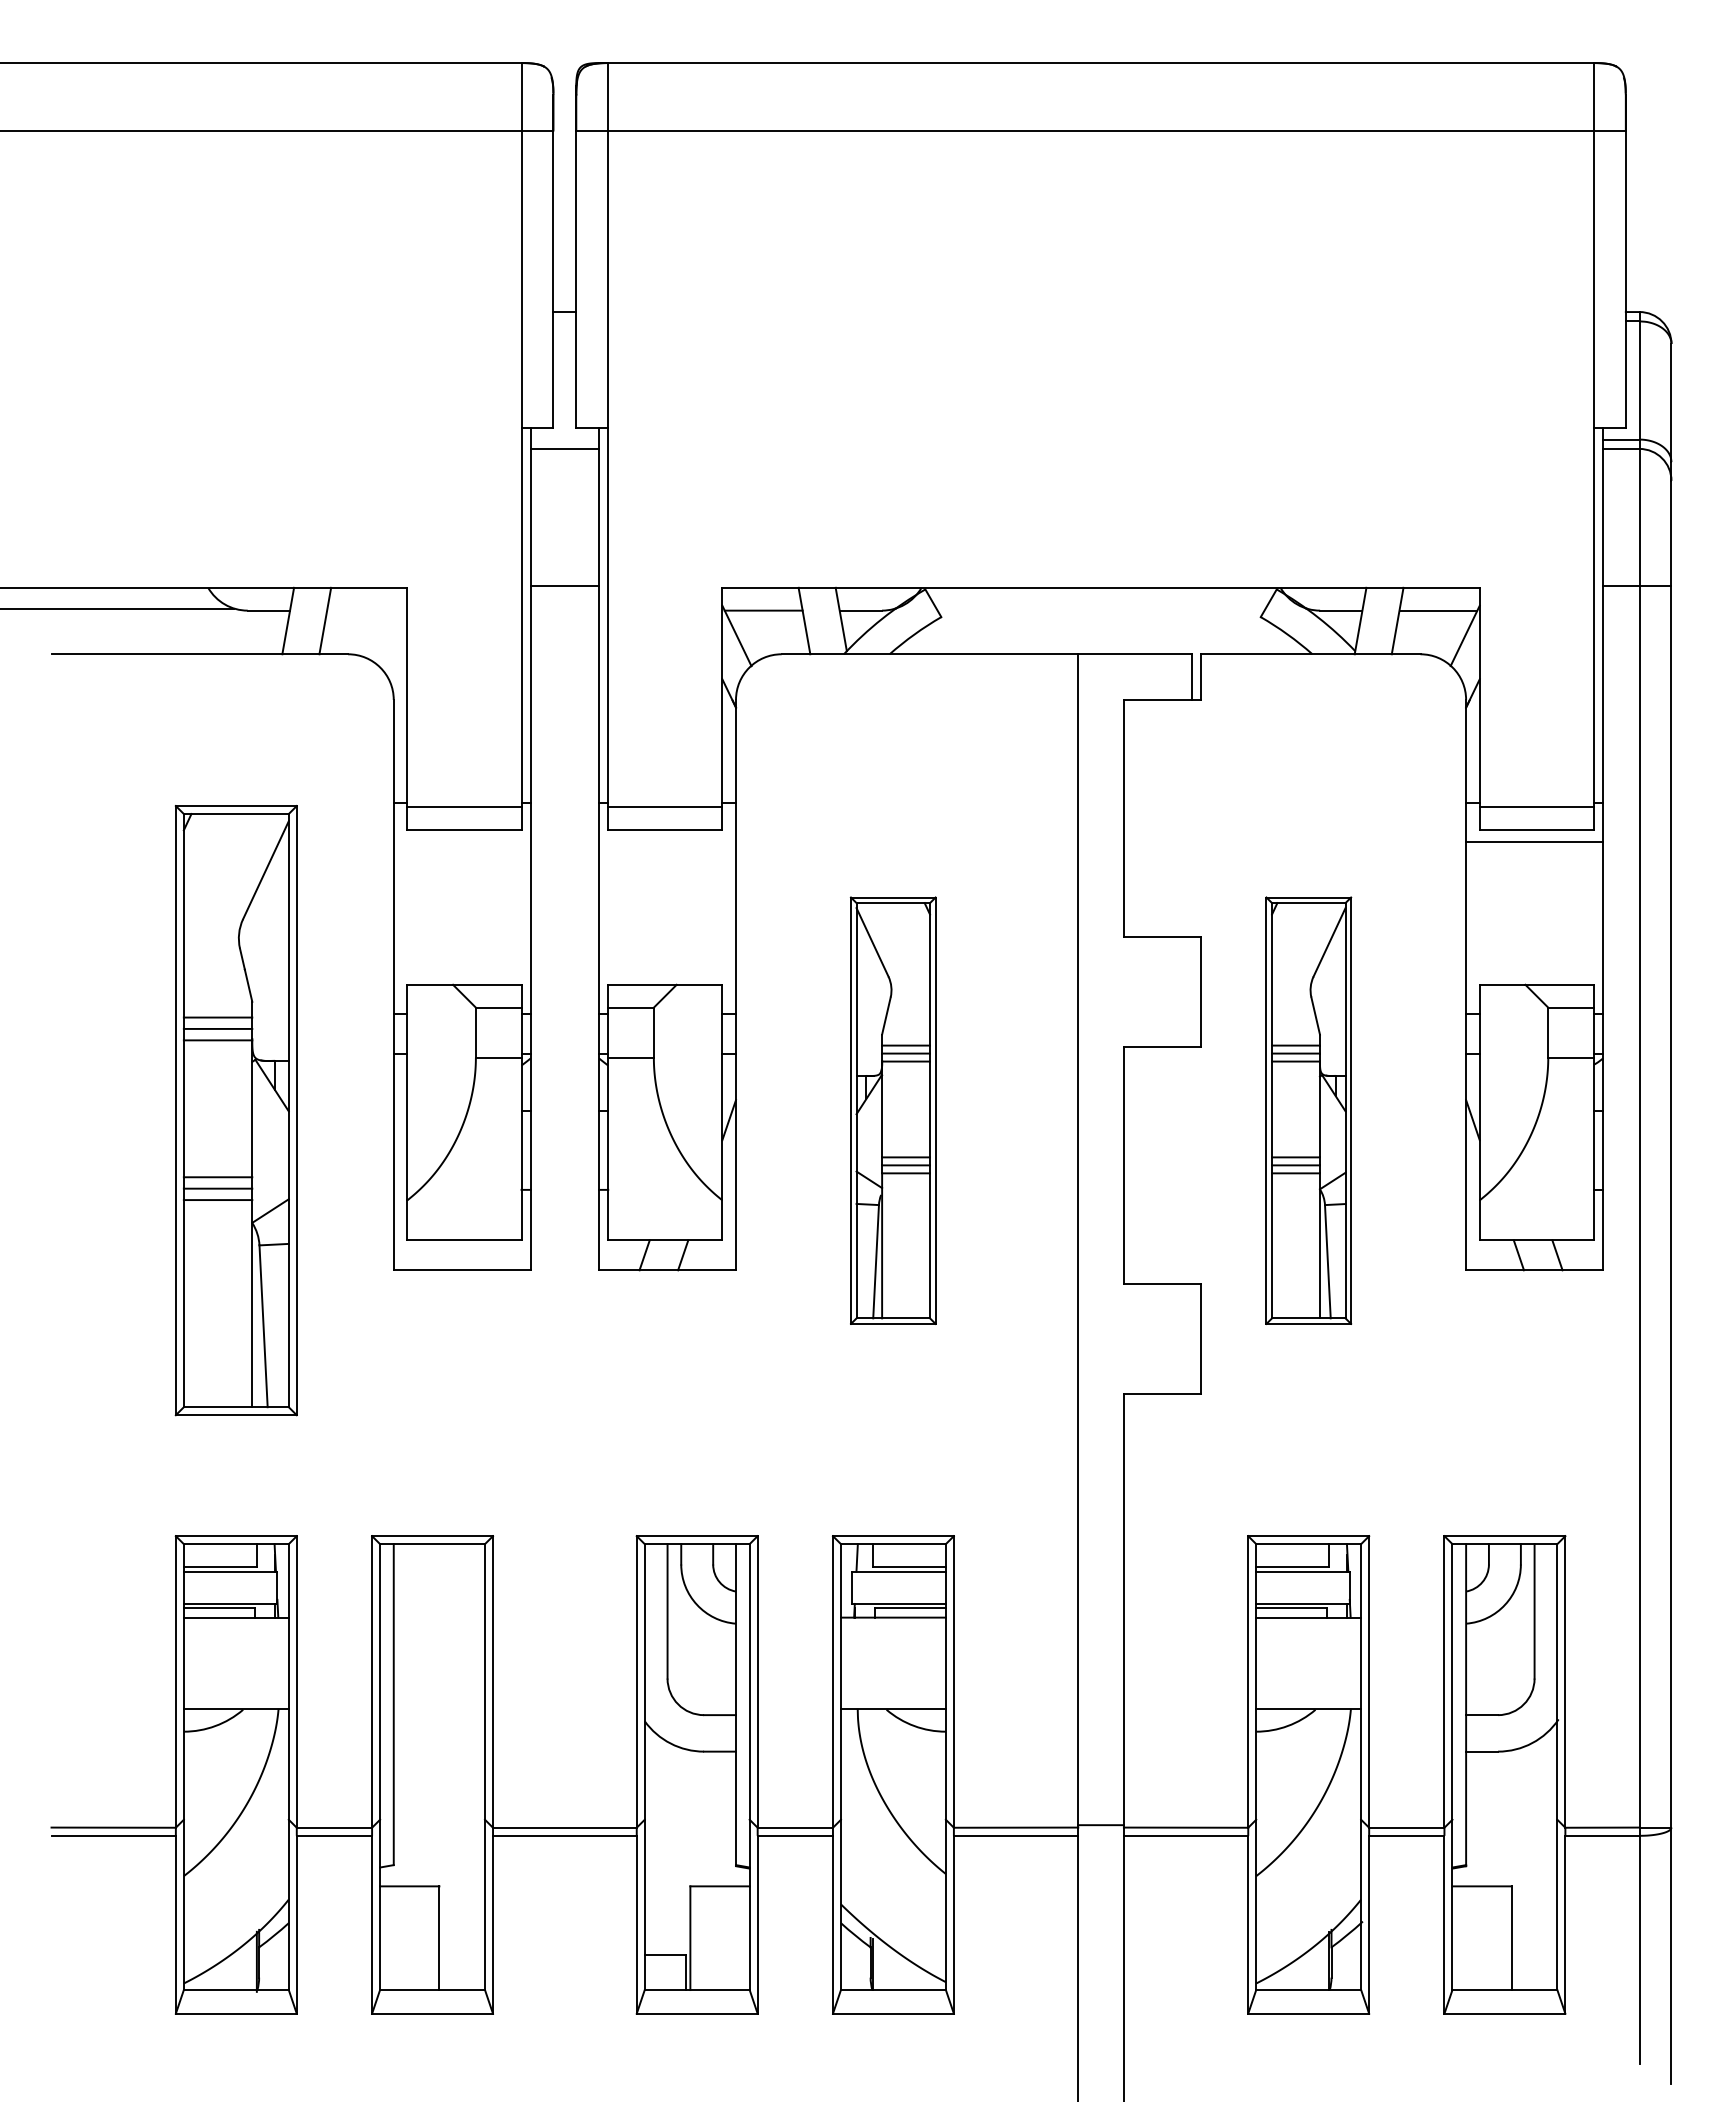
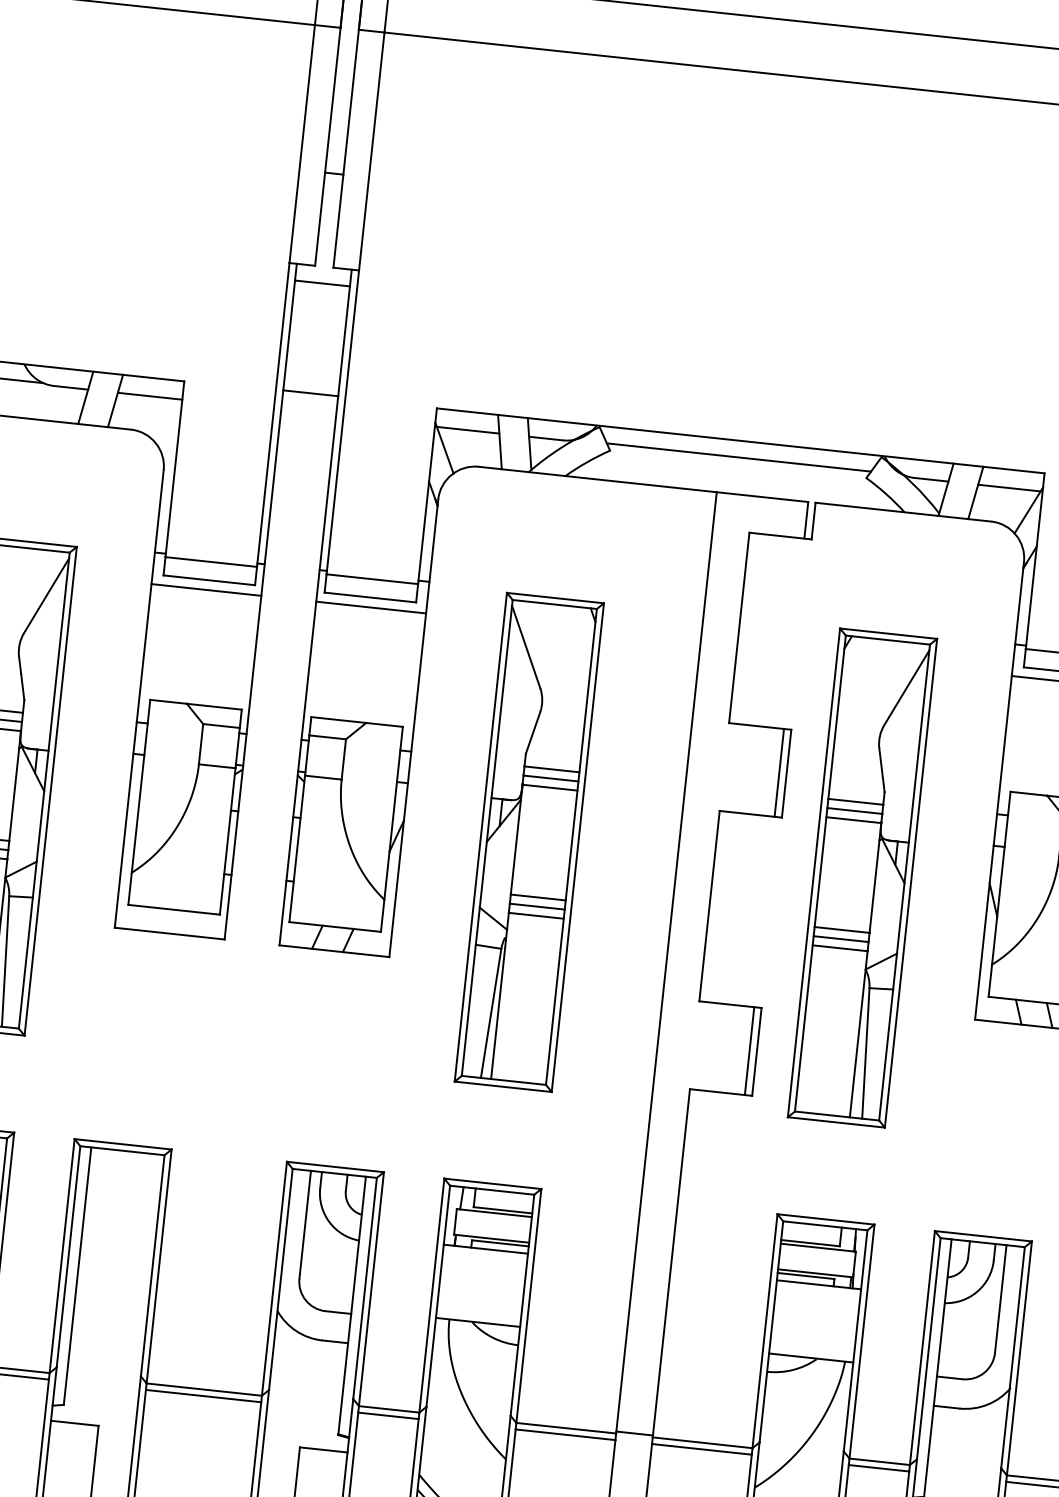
line: (1100, 608) -> (738, 457), added
line: (367, 610) -> (150, 396), added
line: (461, 841) -> (205, 589), added
line: (667, 841) -> (371, 607), added
line: (1192, 991) -> (779, 772), added
part: (892, 1110) -> (528, 842), size x1.43
part: (1308, 1110) -> (862, 877), size x1.43
line: (1192, 1338) -> (749, 1050), added

